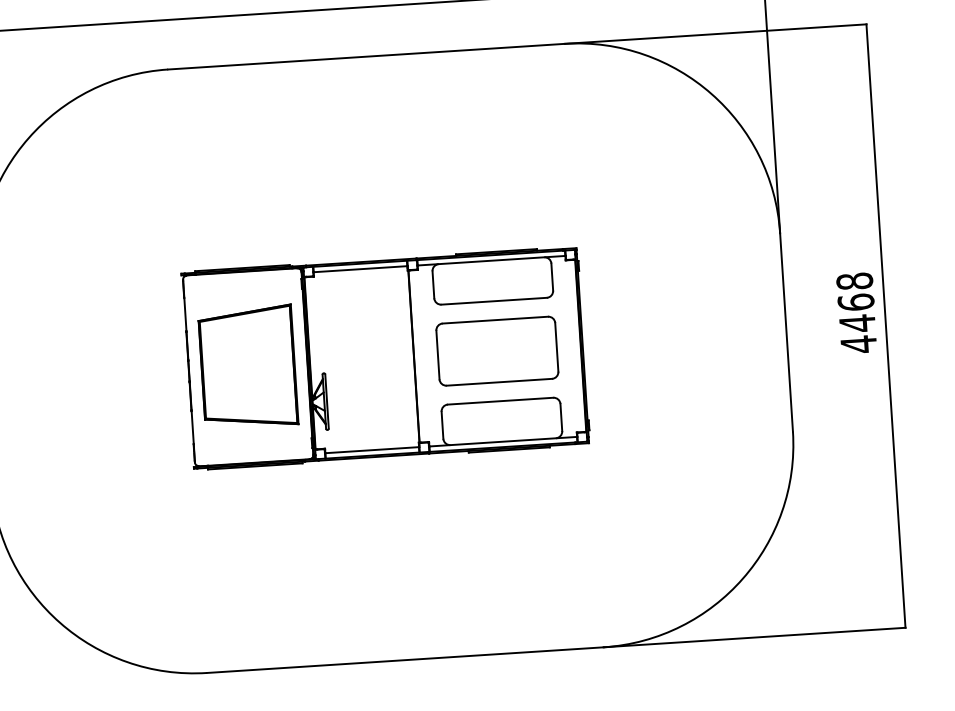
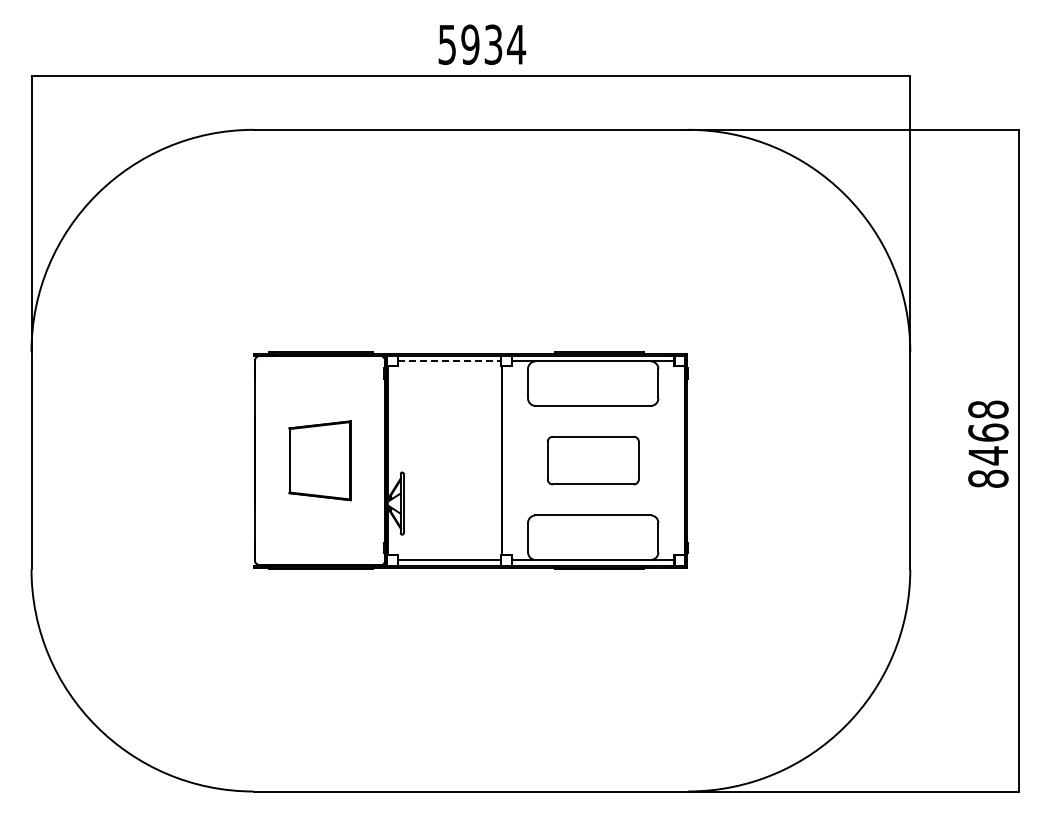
line: (361, 269) -> (450, 361), solid -> dashed
text: (858, 344) -> (988, 478), 4468 -> 8468
part: (497, 351) -> (593, 460), size x0.7
part: (247, 367) -> (319, 460), size x0.6

